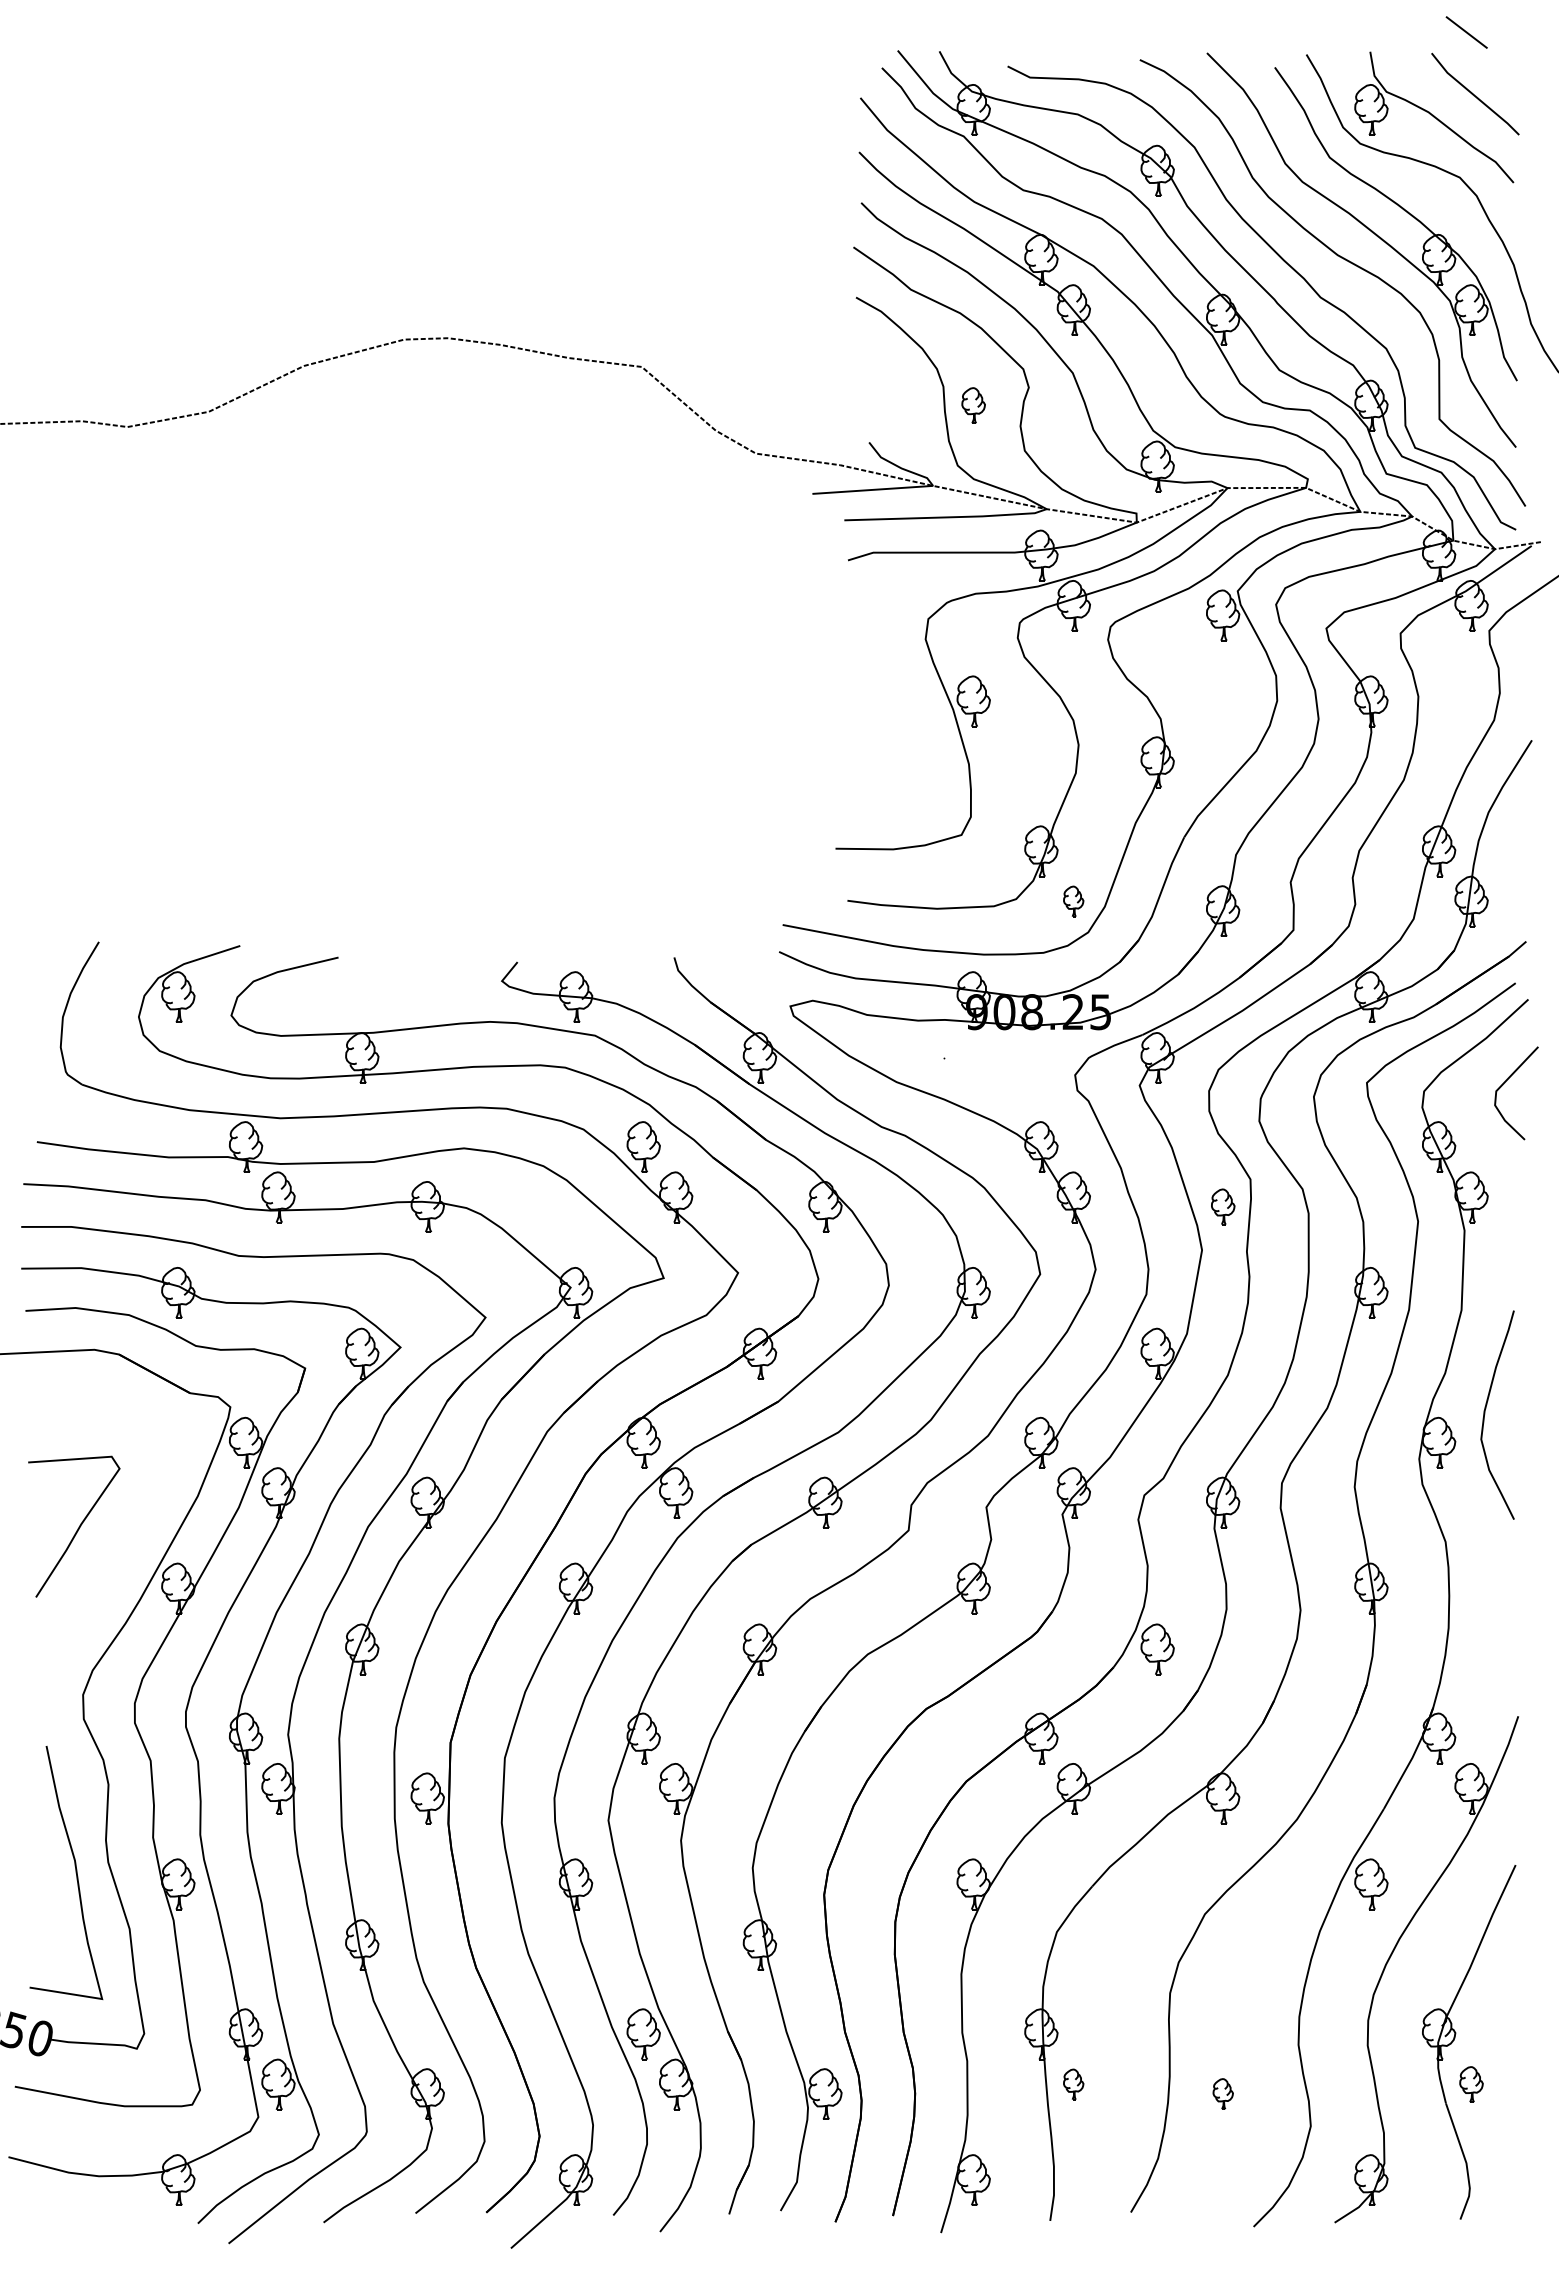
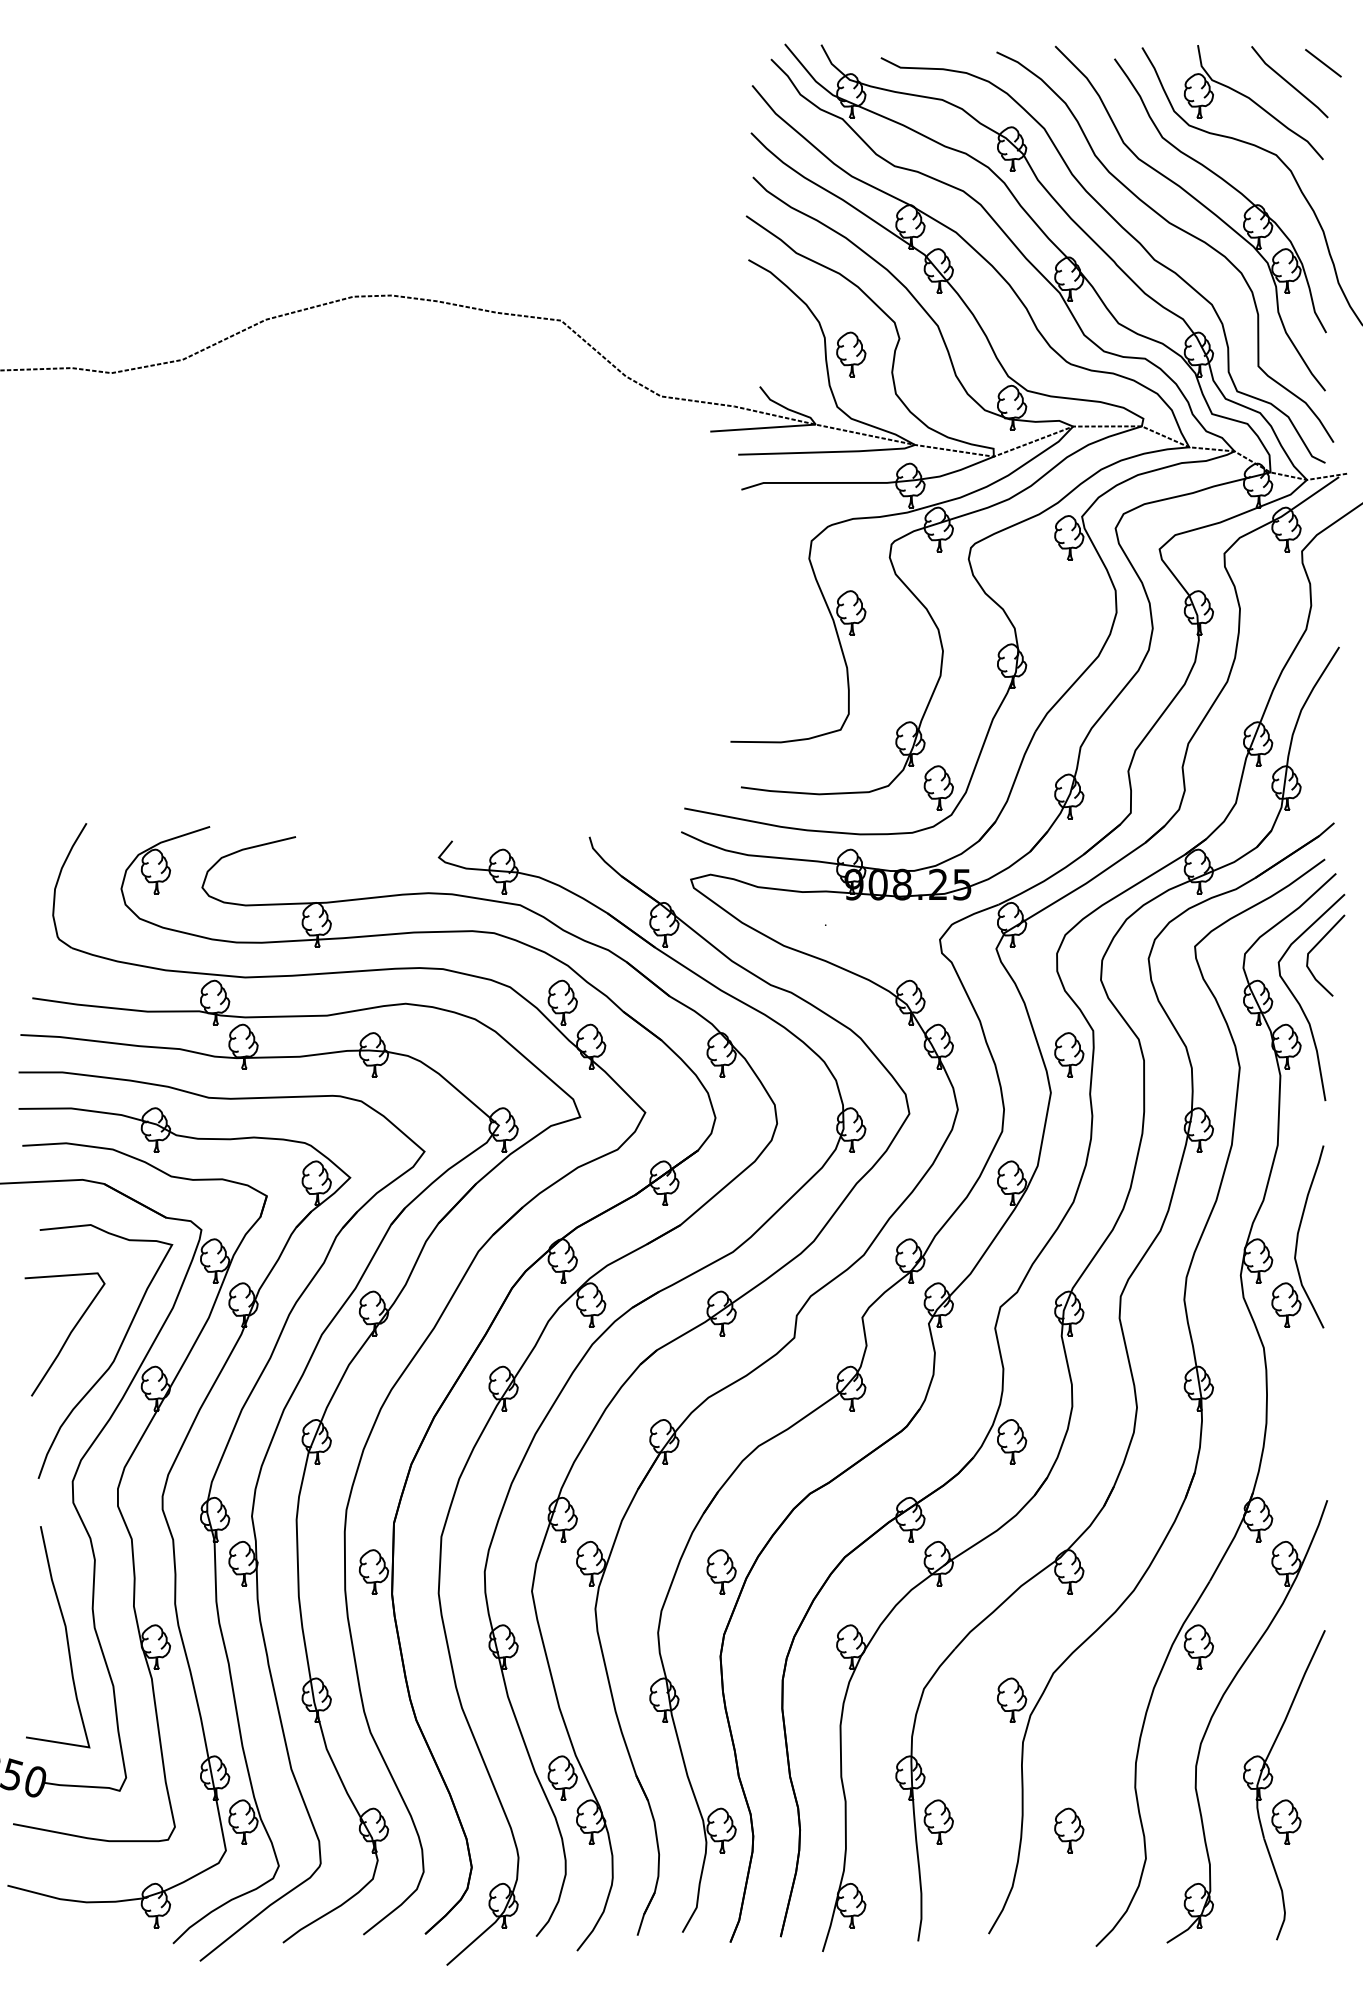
line: (1466, 32) -> (1323, 63), moved
part: (973, 405) -> (851, 354), size x1.43
part: (1073, 901) -> (938, 787), size x1.67
curve: (1487, 1148) -> (1300, 1003), added
part: (1223, 1206) -> (1069, 1054), size x1.43
part: (1471, 1492) -> (1286, 1304), added
curve: (131, 1551) -> (115, 1356), added
part: (825, 1798) -> (721, 1572), added
part: (1157, 1944) -> (1011, 1699), added
part: (1073, 2084) -> (938, 1822), size x1.67
part: (1471, 2084) -> (1286, 1822), size x1.43
part: (1223, 2093) -> (1069, 1829), size x1.67

